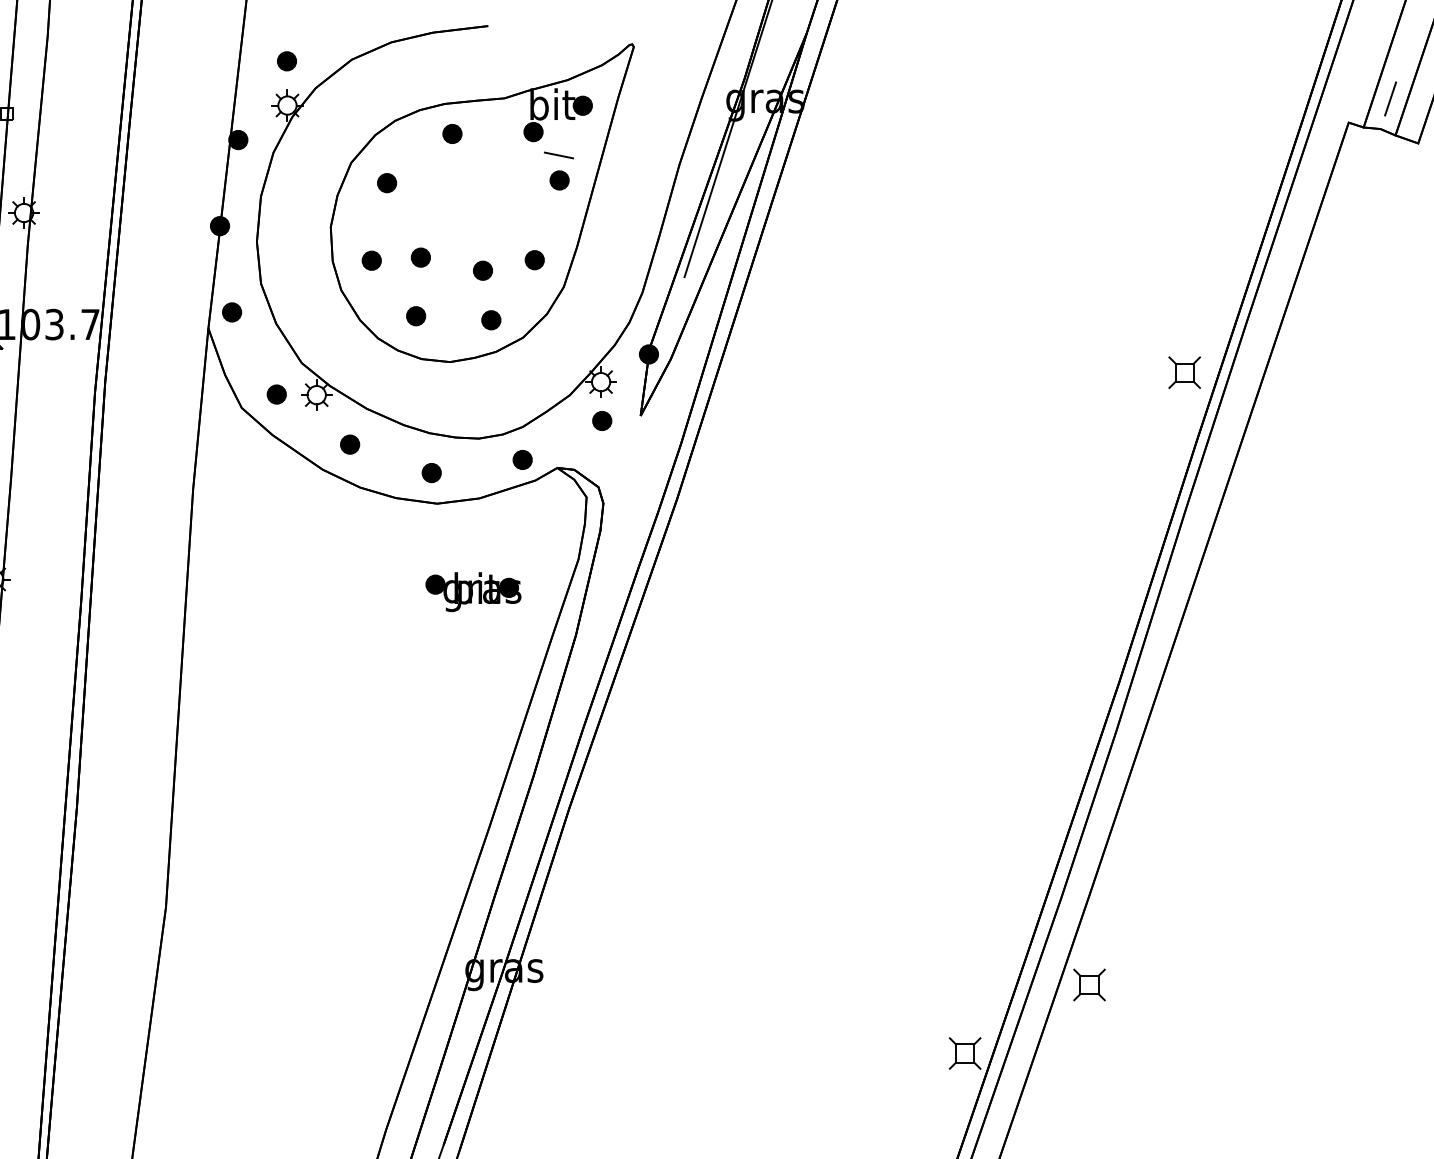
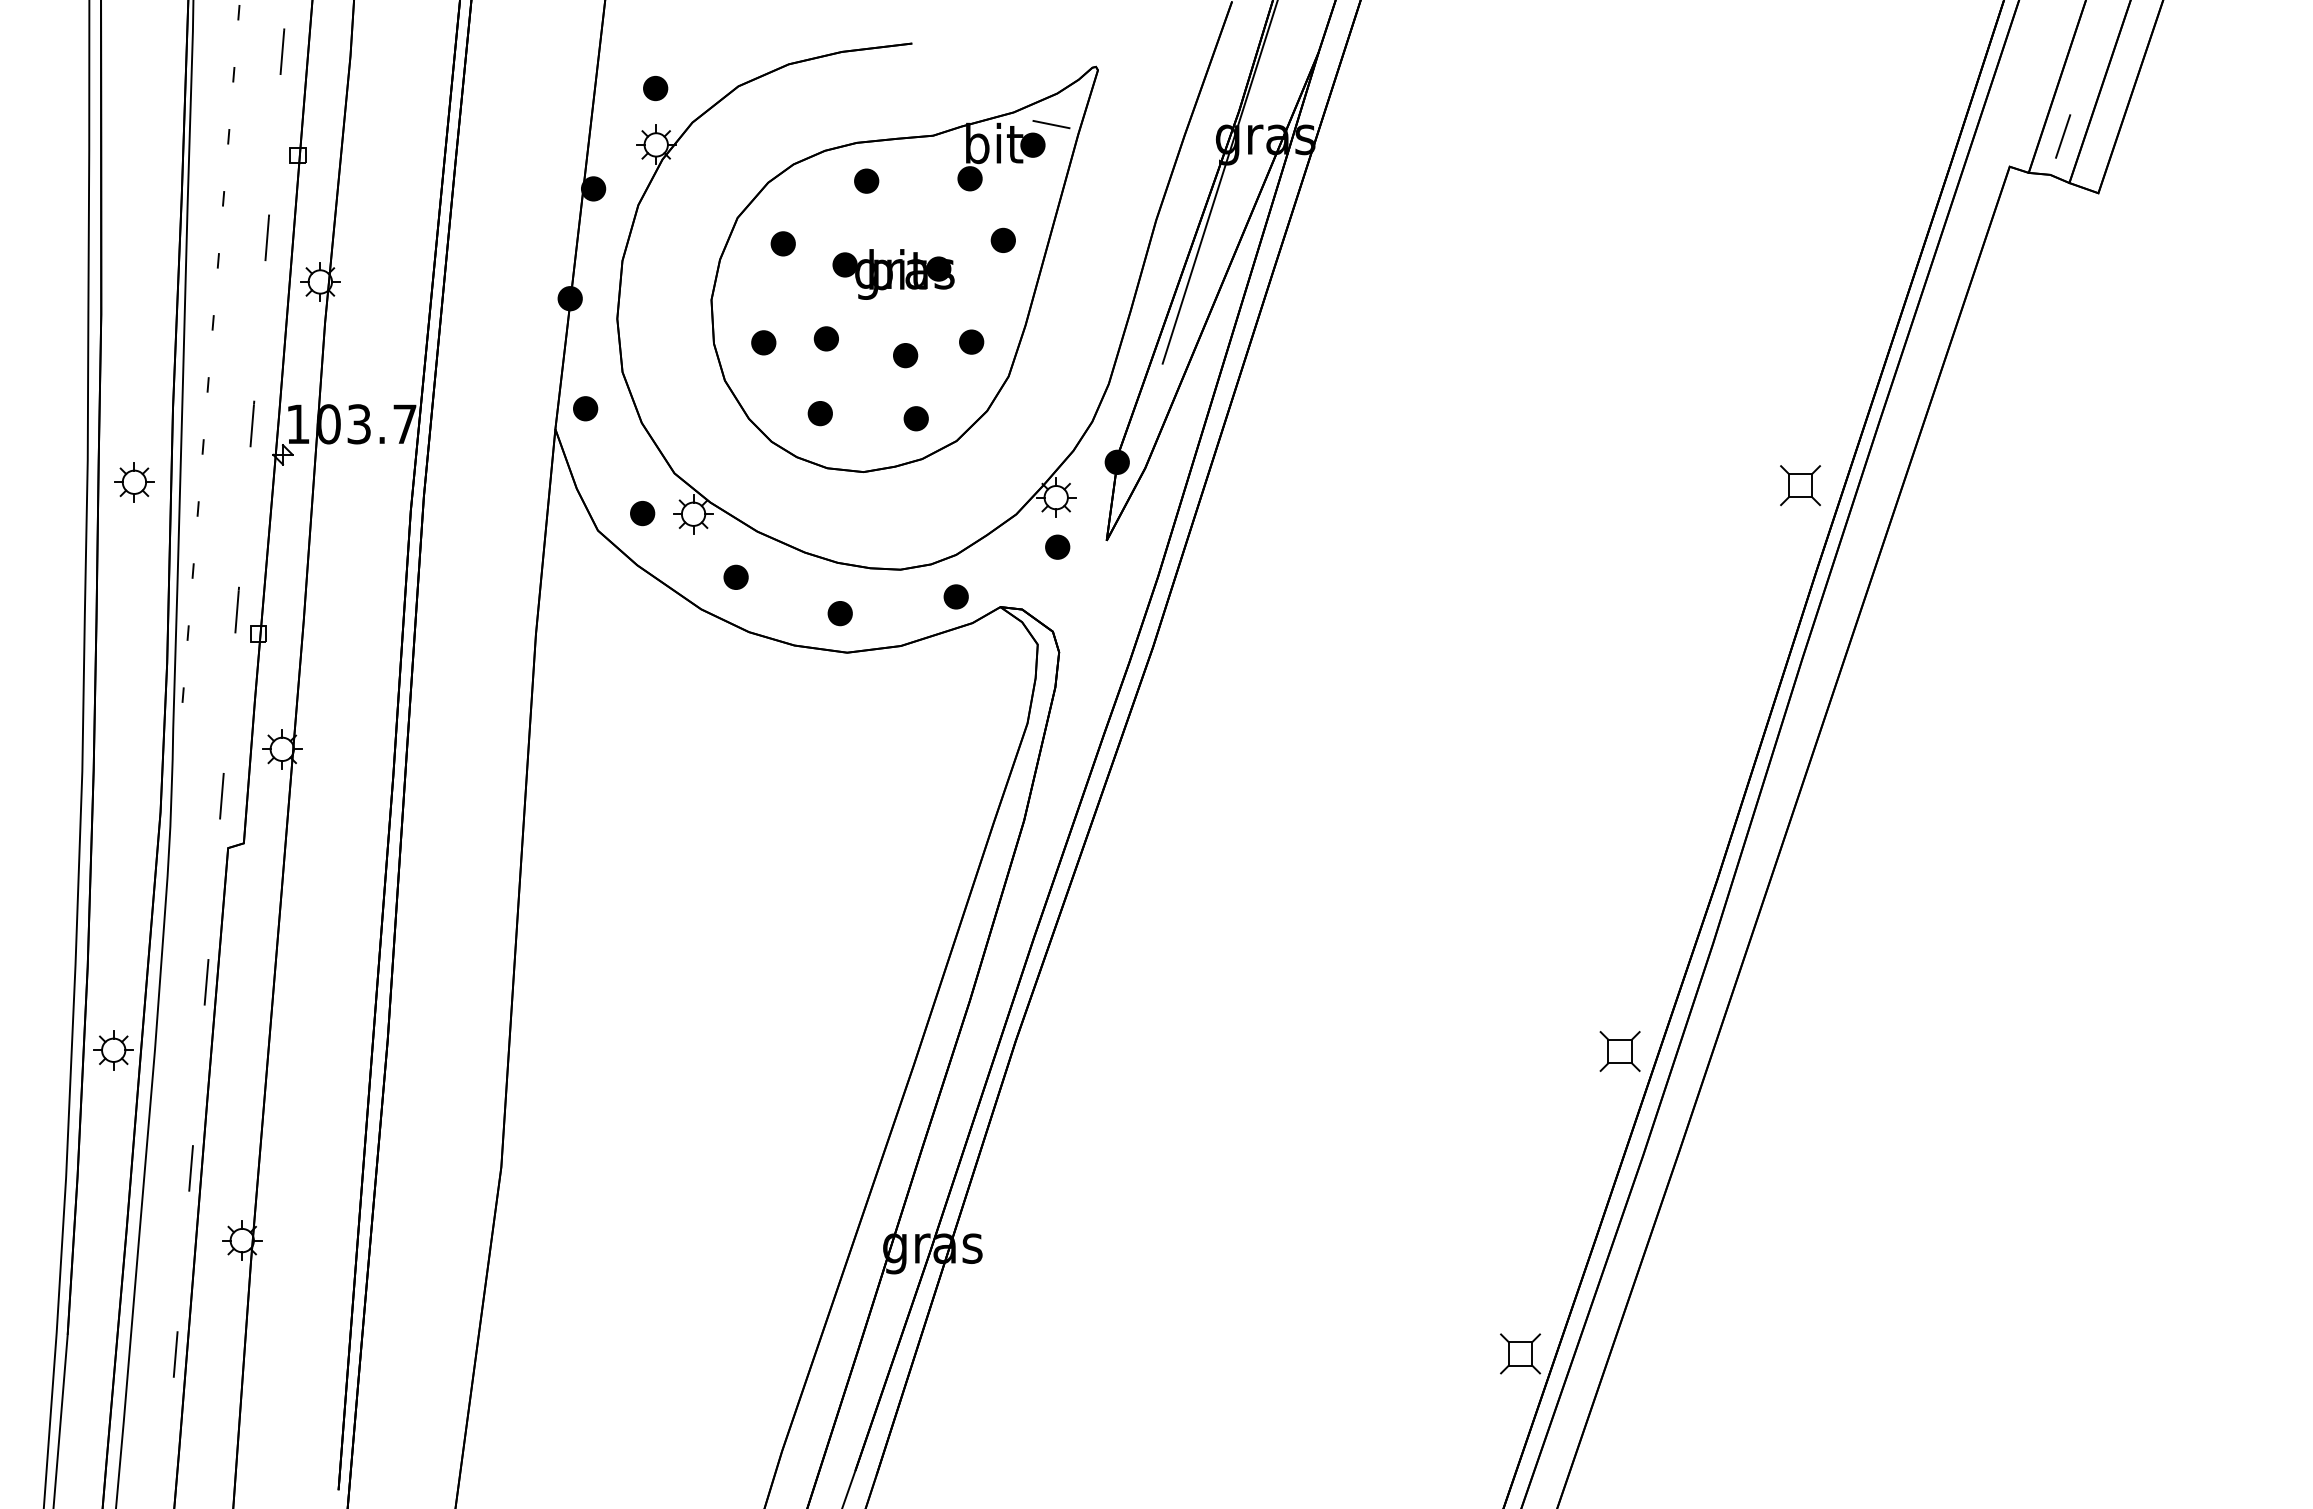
line: (558, 155) -> (1051, 124), moved
part: (473, 592) -> (893, 274), moved
part: (1089, 984) -> (1619, 1051), moved

